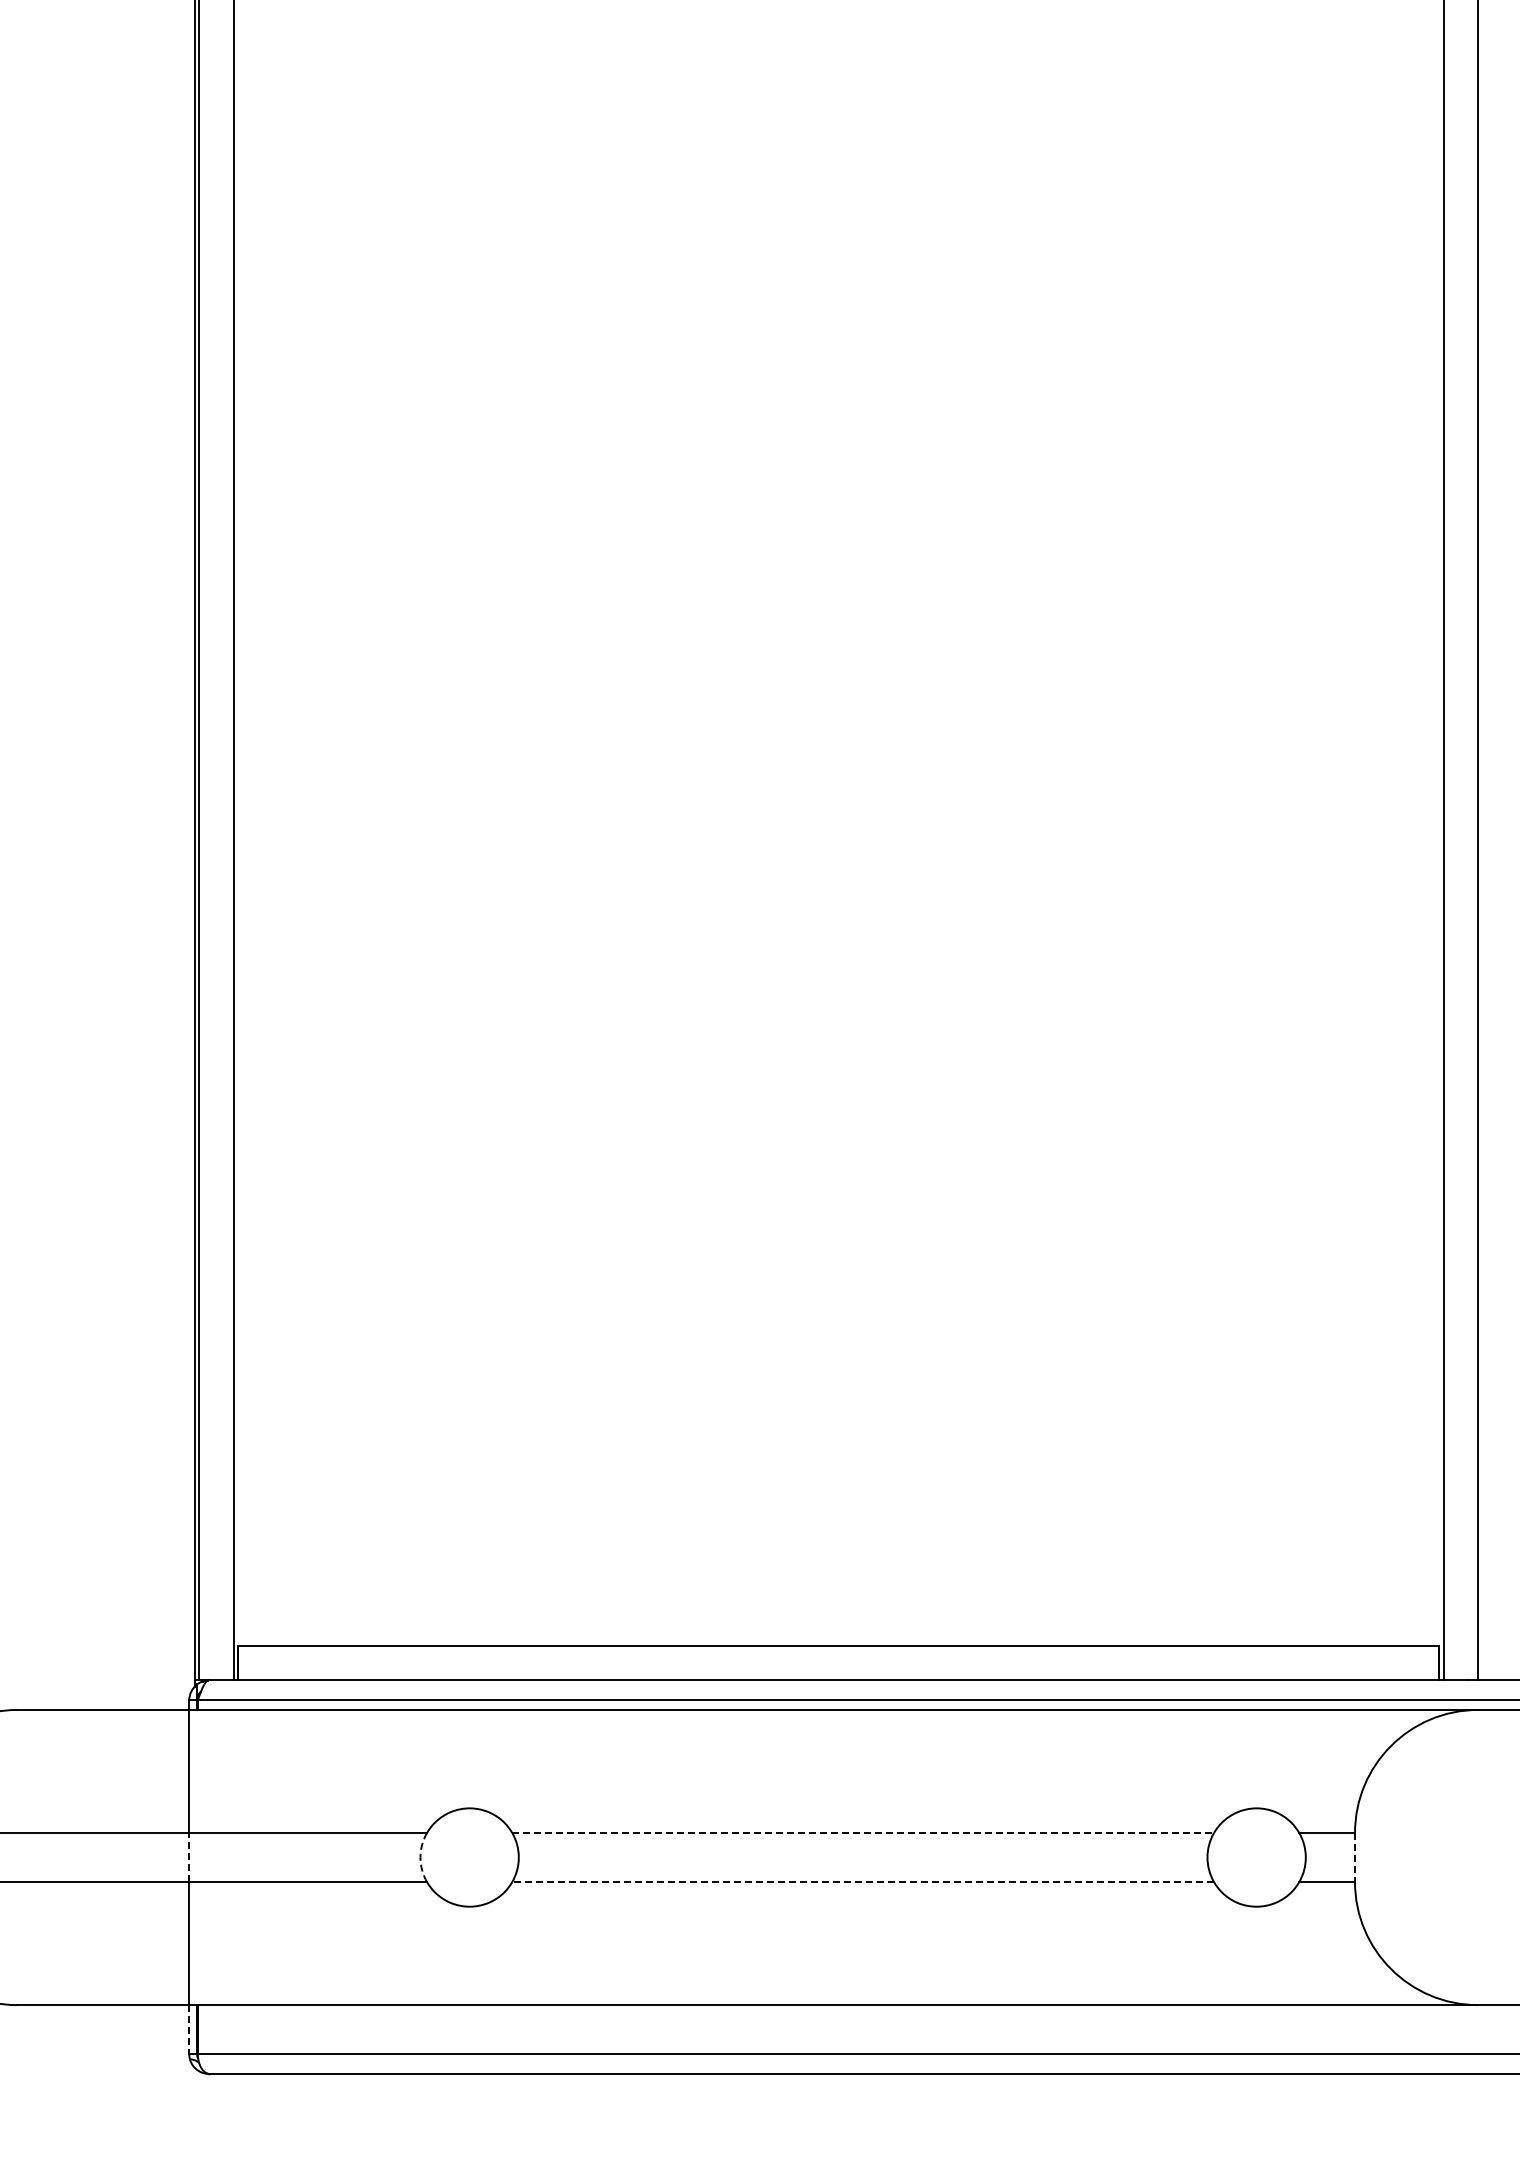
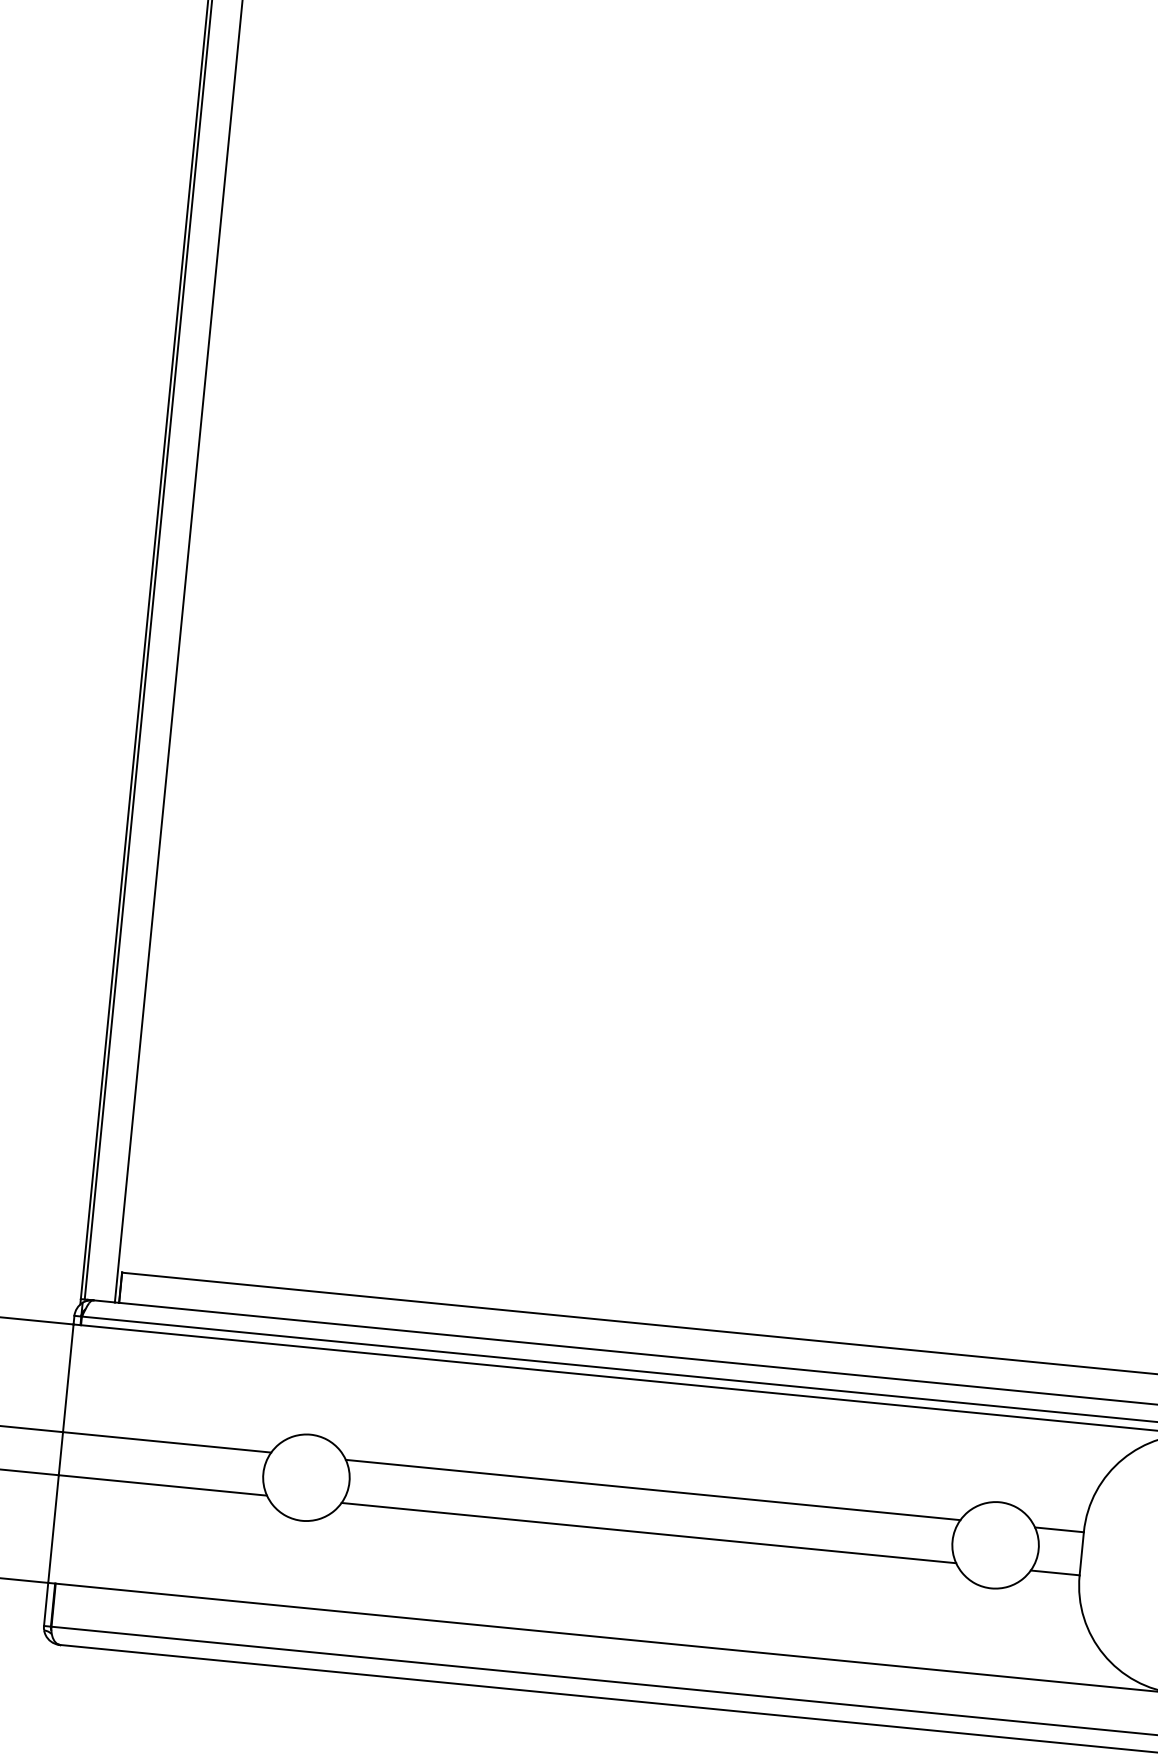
line: (863, 1832) -> (653, 1489), dashed -> solid
line: (189, 1857) -> (61, 1453), dashed -> solid
arc: (420, 1857) -> (263, 1473), dashed -> solid
line: (1355, 1857) -> (1082, 1553), dashed -> solid
line: (863, 1882) -> (649, 1533), dashed -> solid
line: (189, 2029) -> (46, 1604), dashed -> solid

